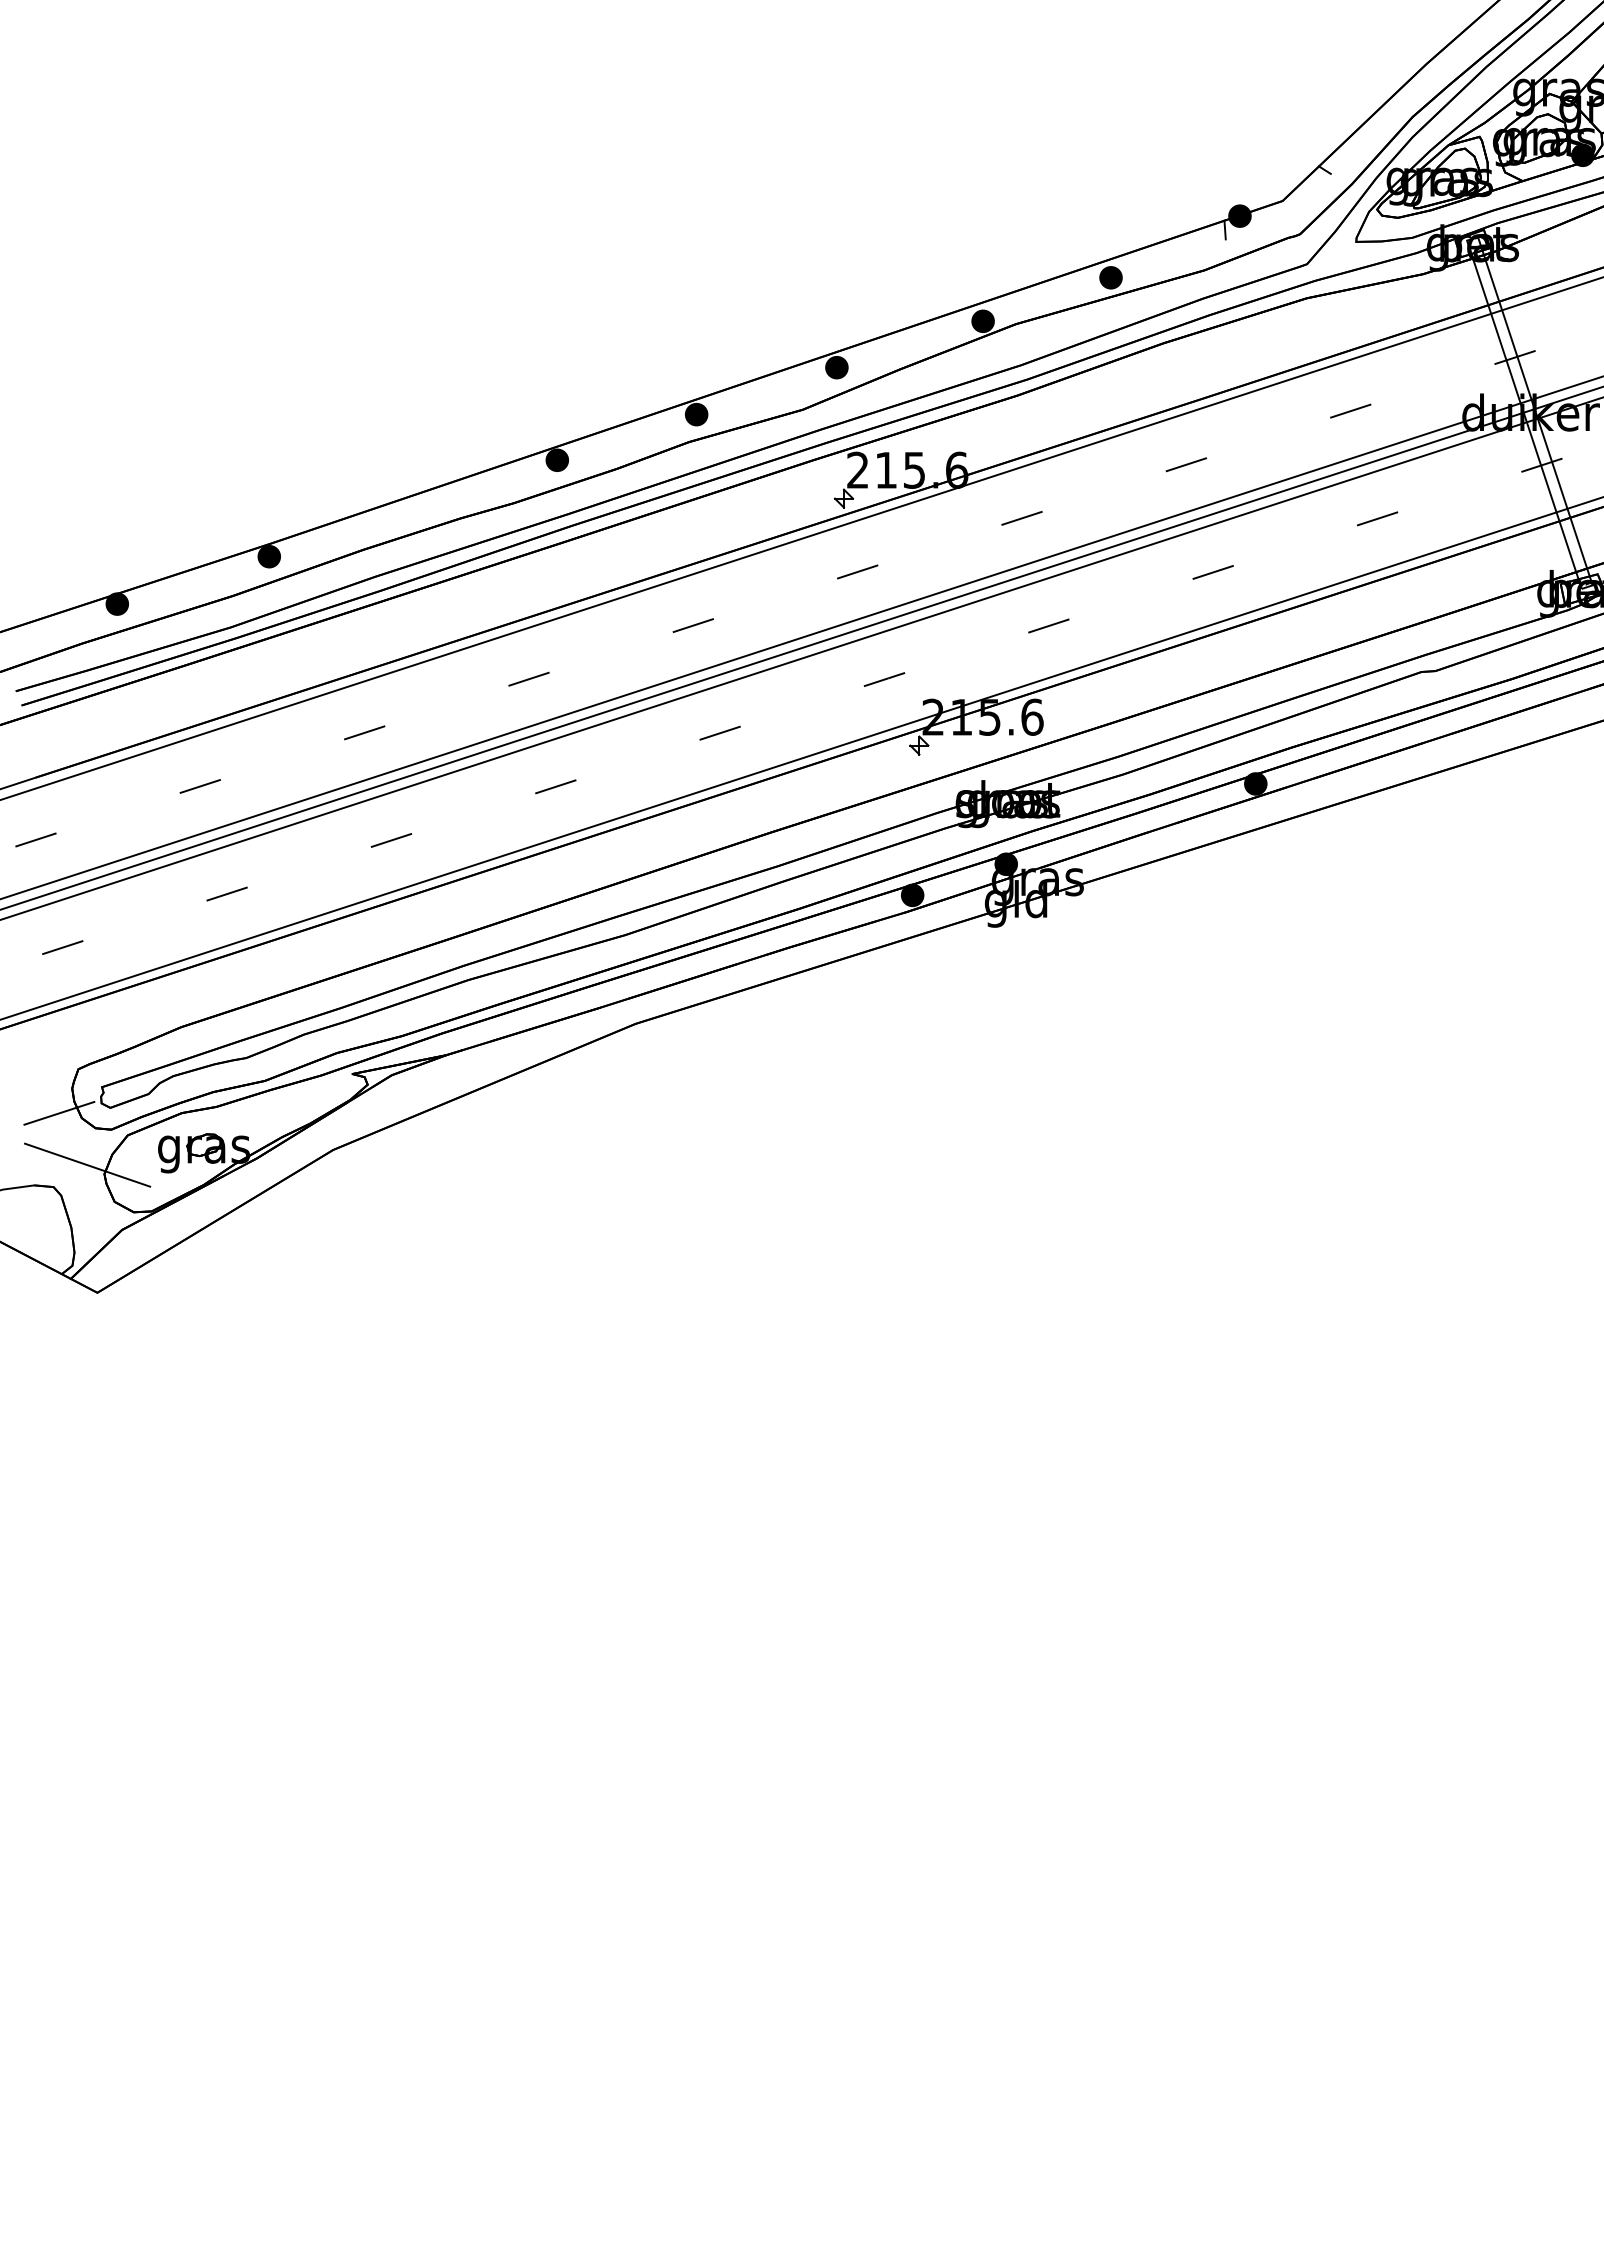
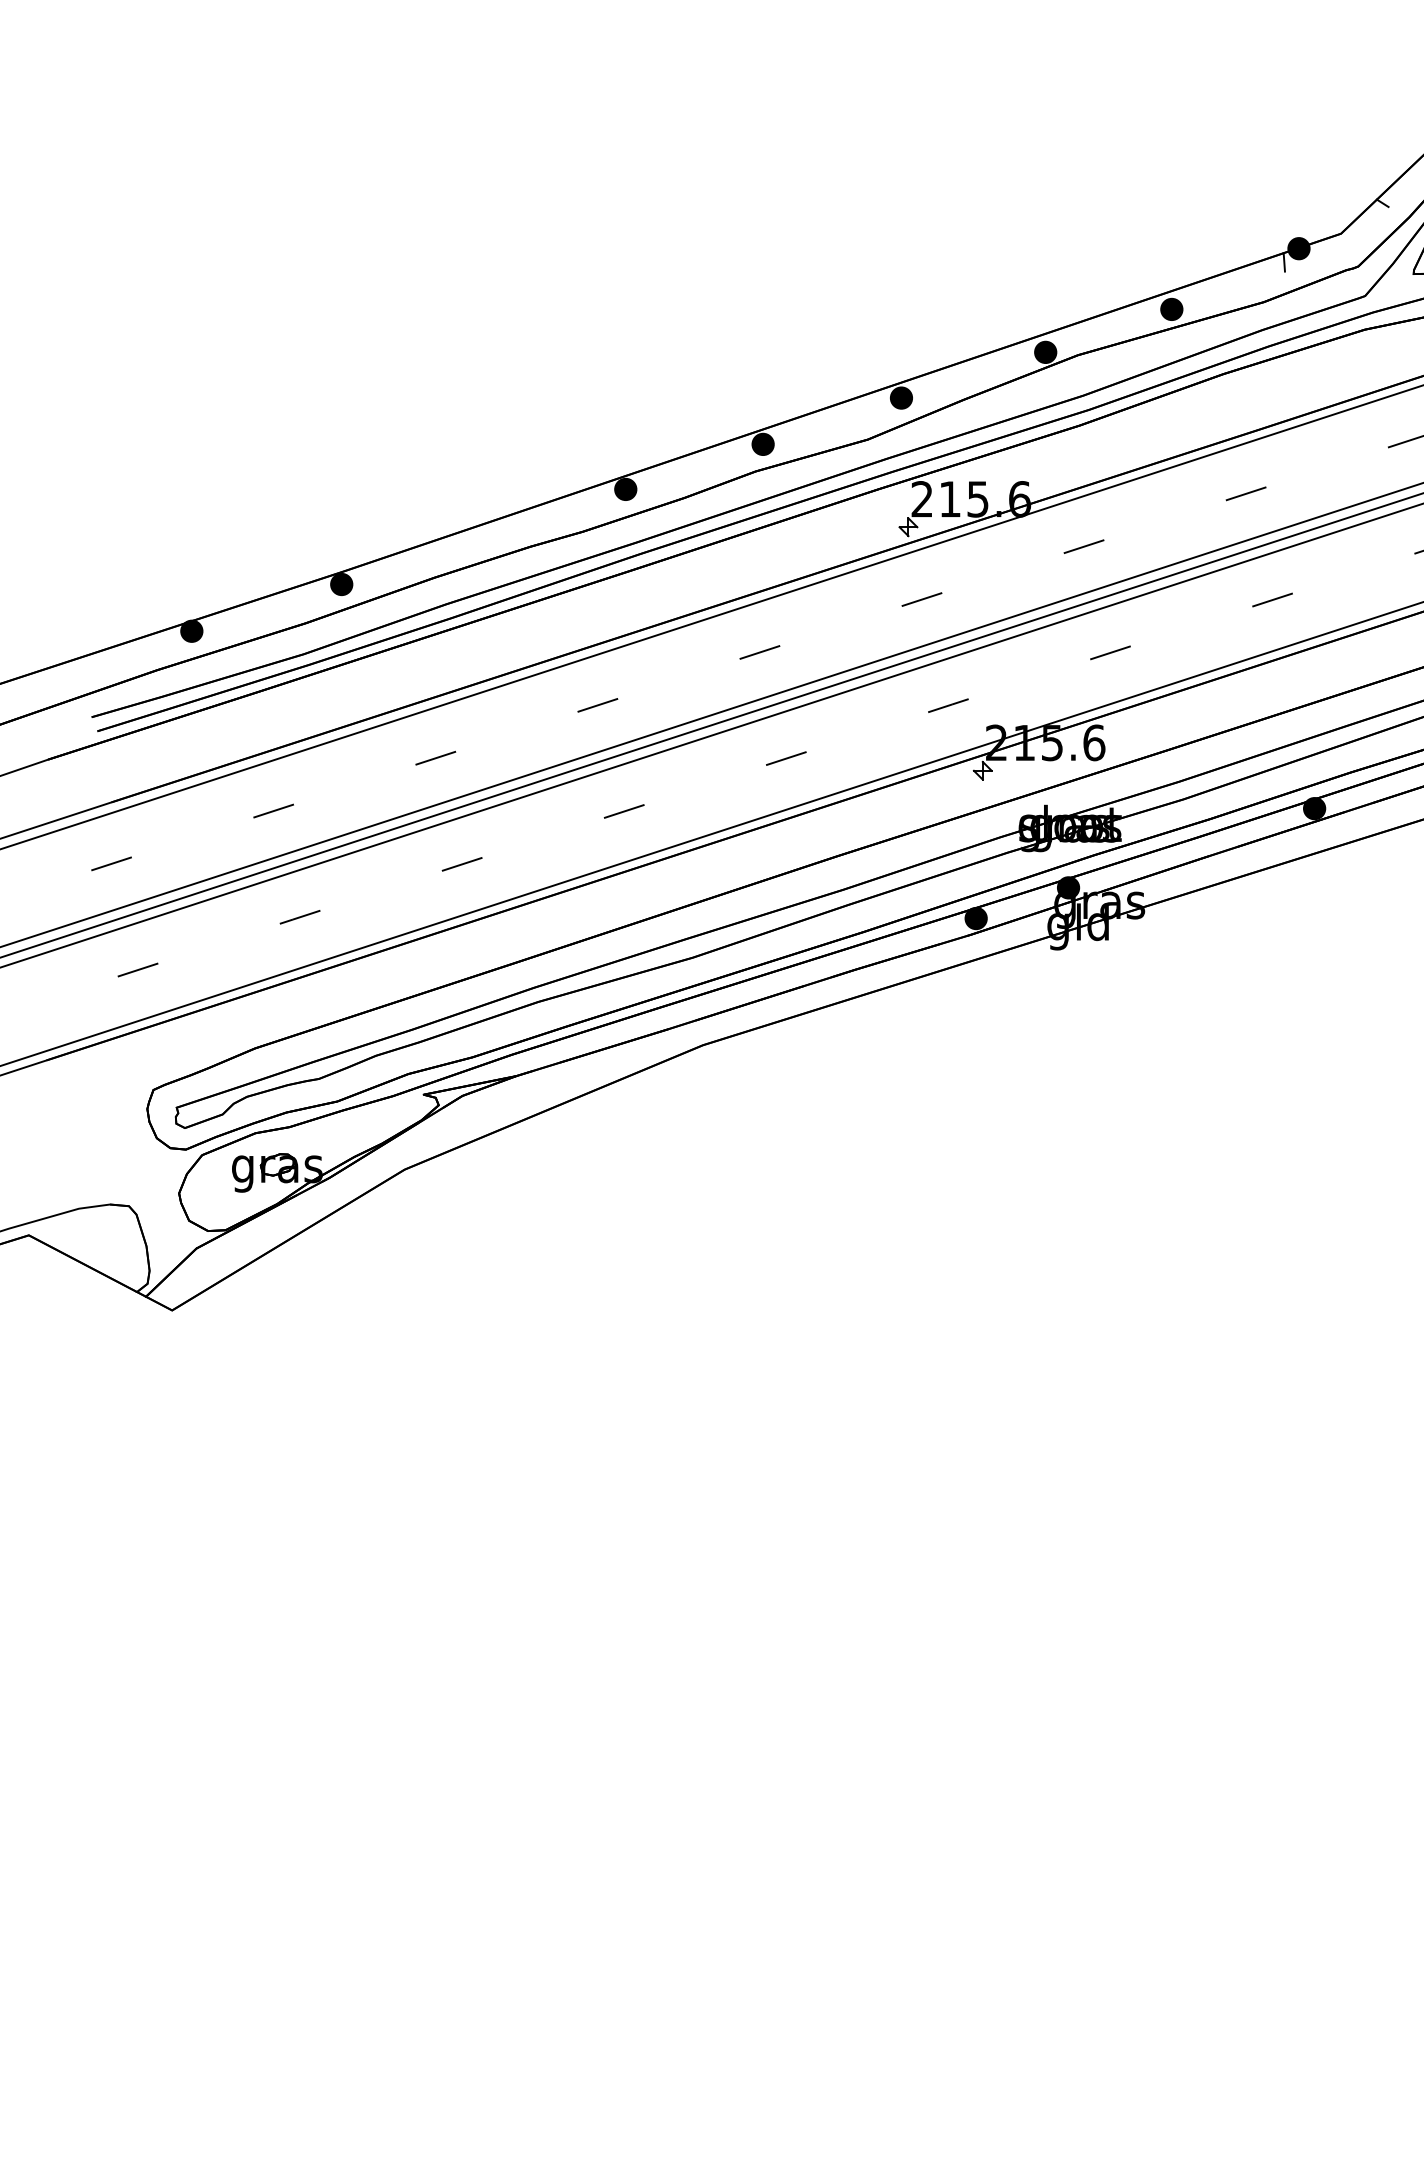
line: (59, 1112) -> (134, 1132), removed
line: (87, 1164) -> (162, 1183), removed

